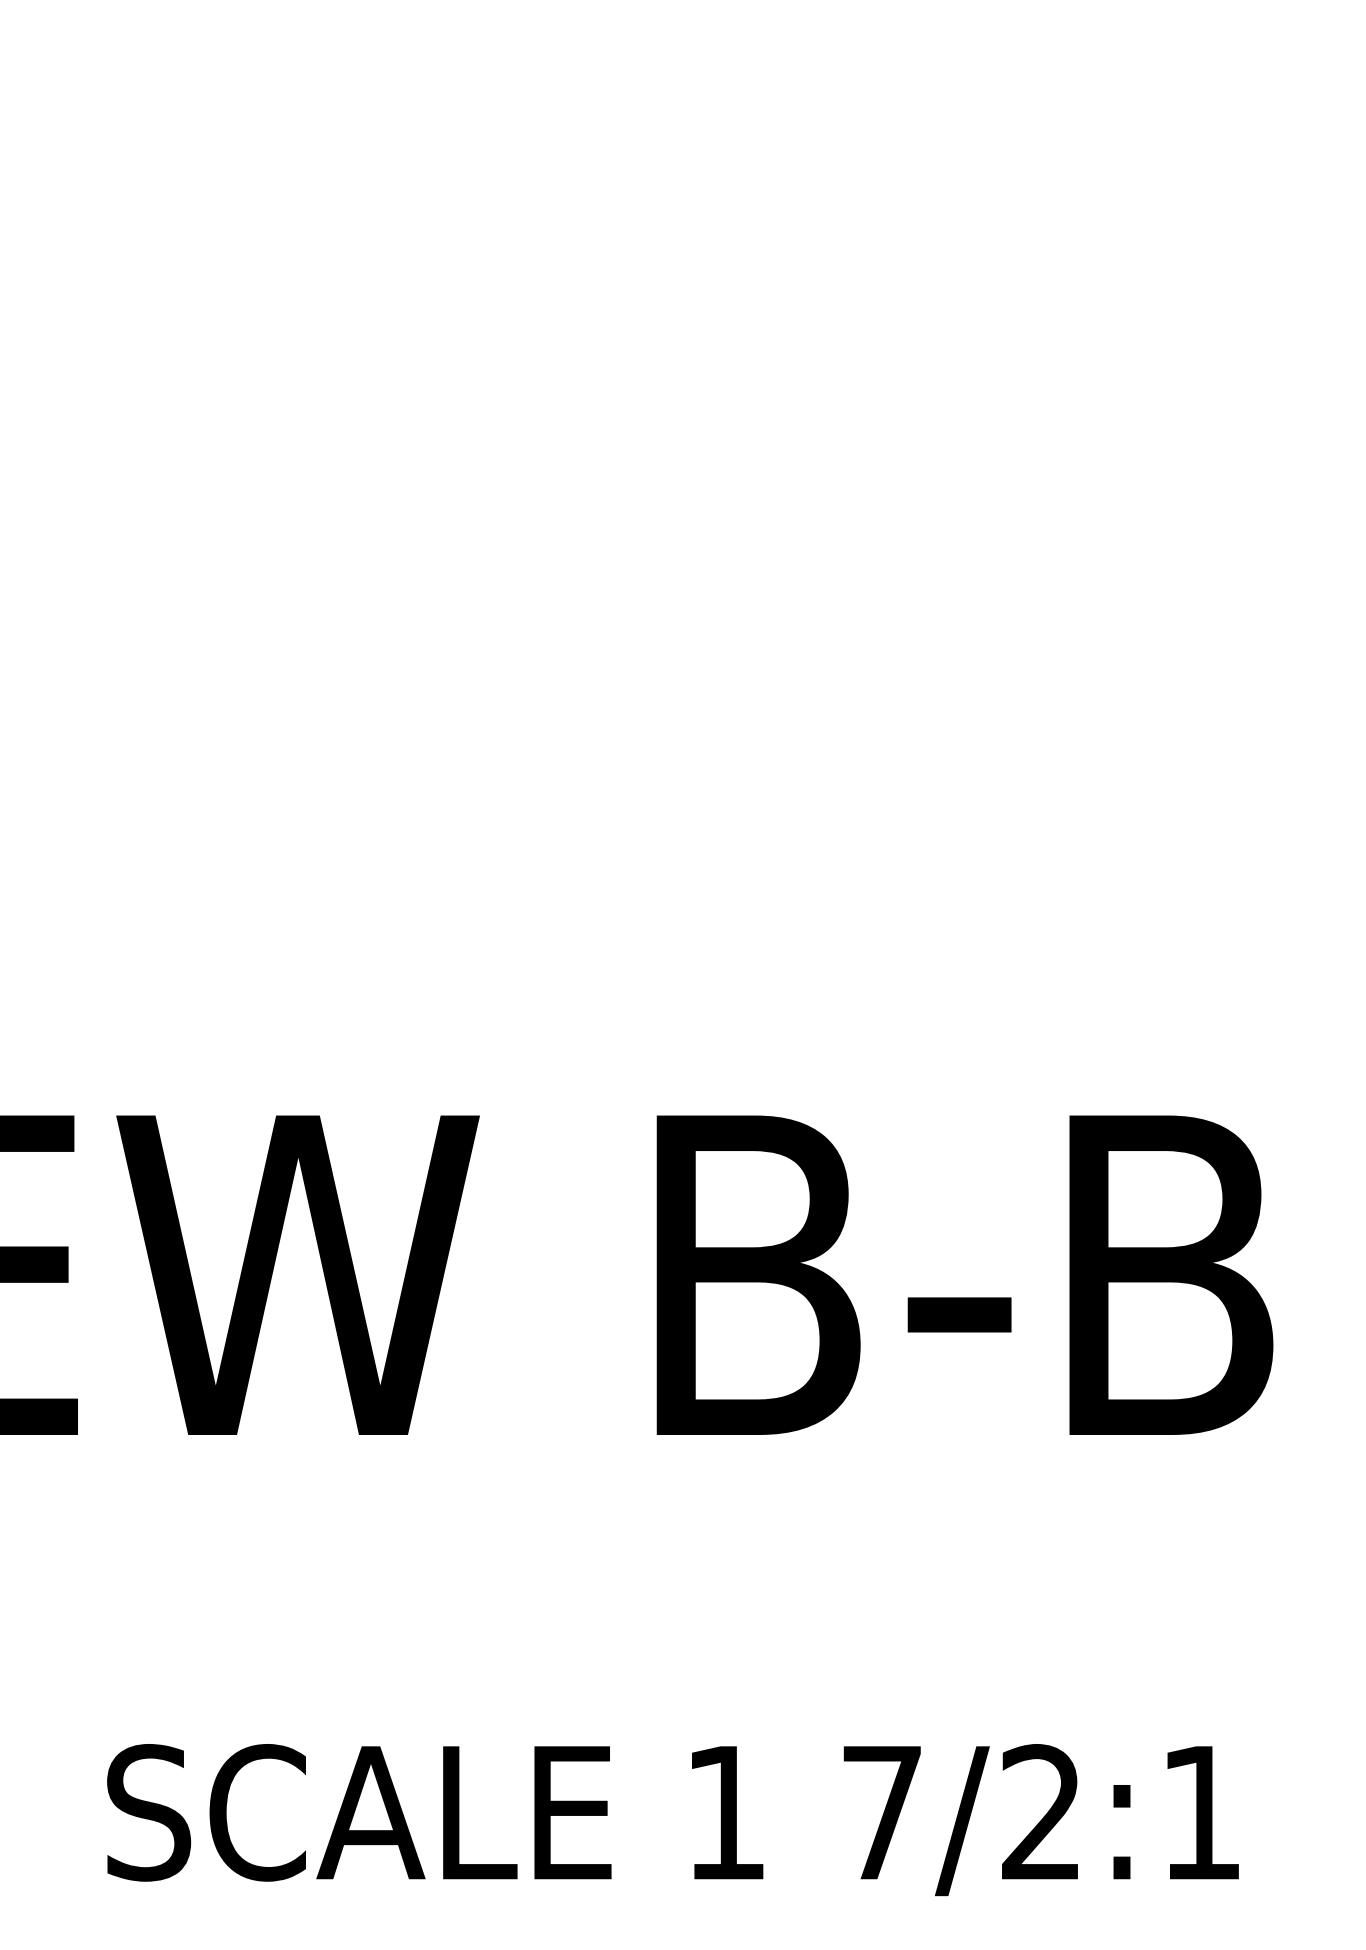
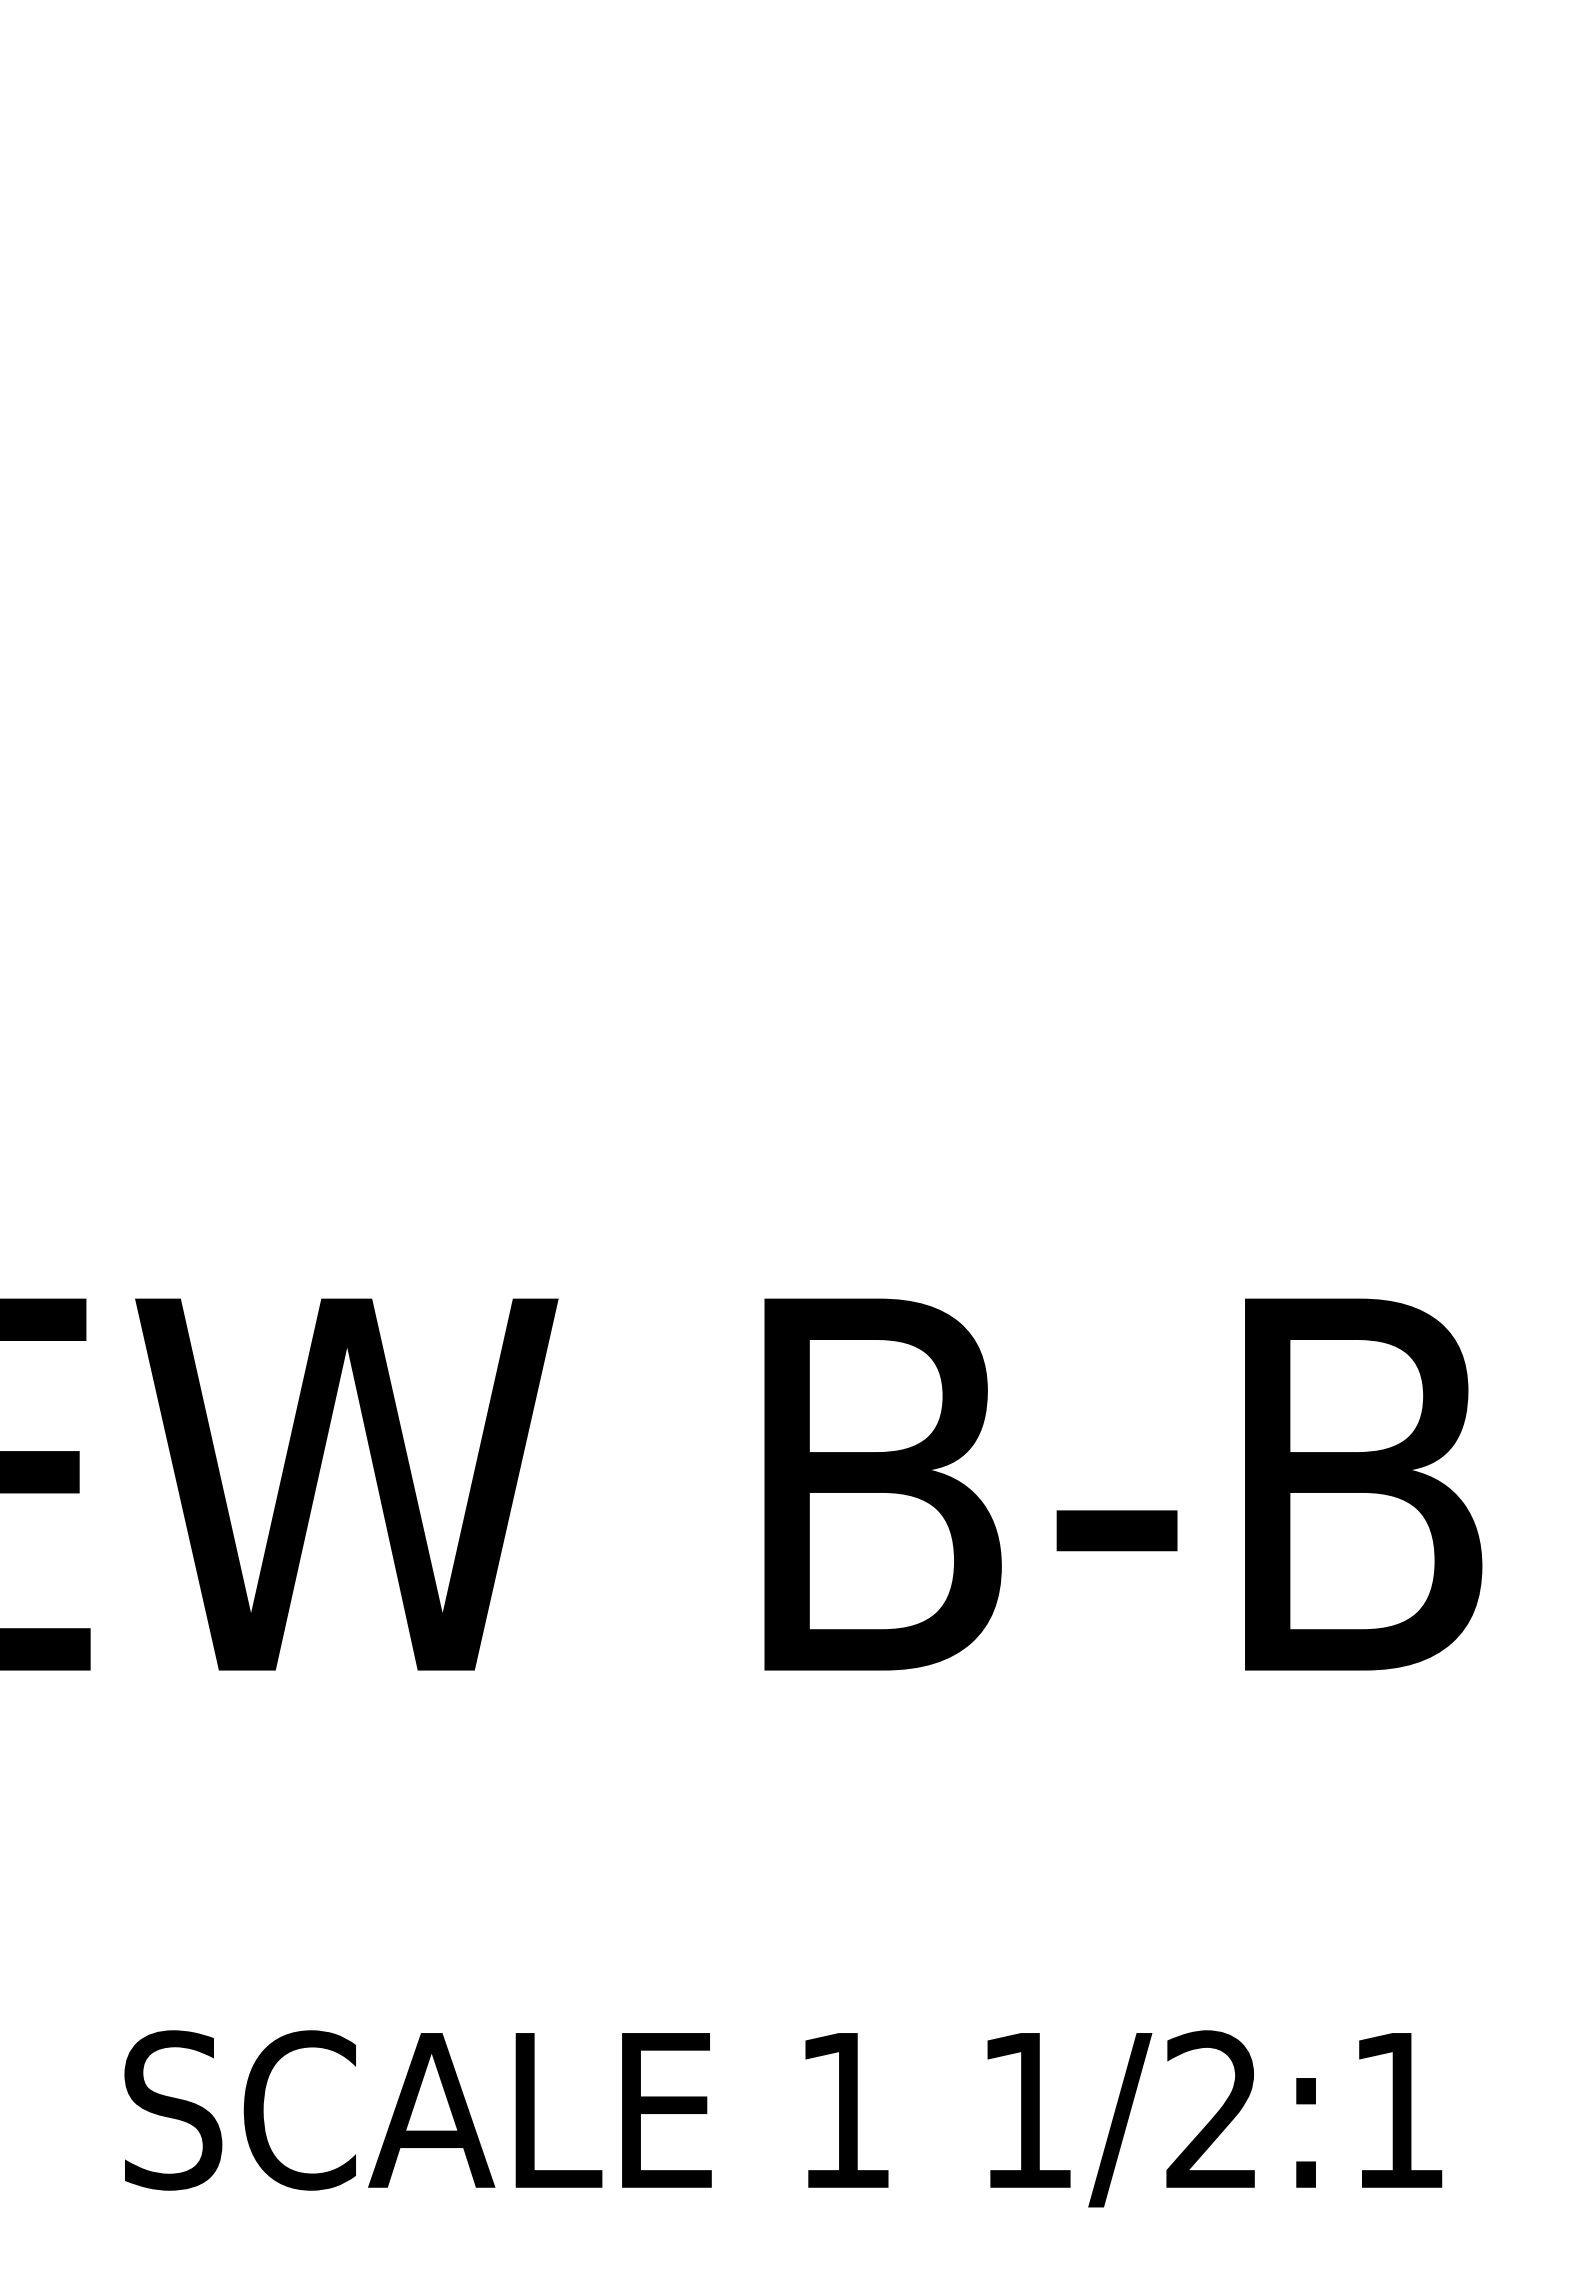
text: (881, 1812) -> (1026, 2110), 7/2:1 -> 1/2:1

